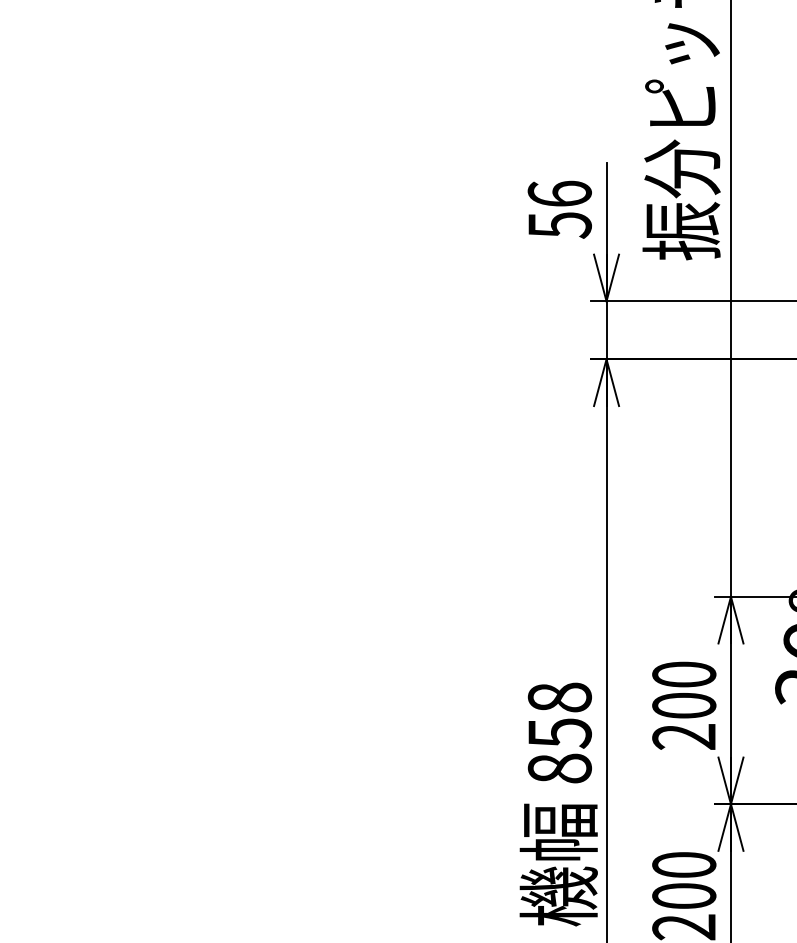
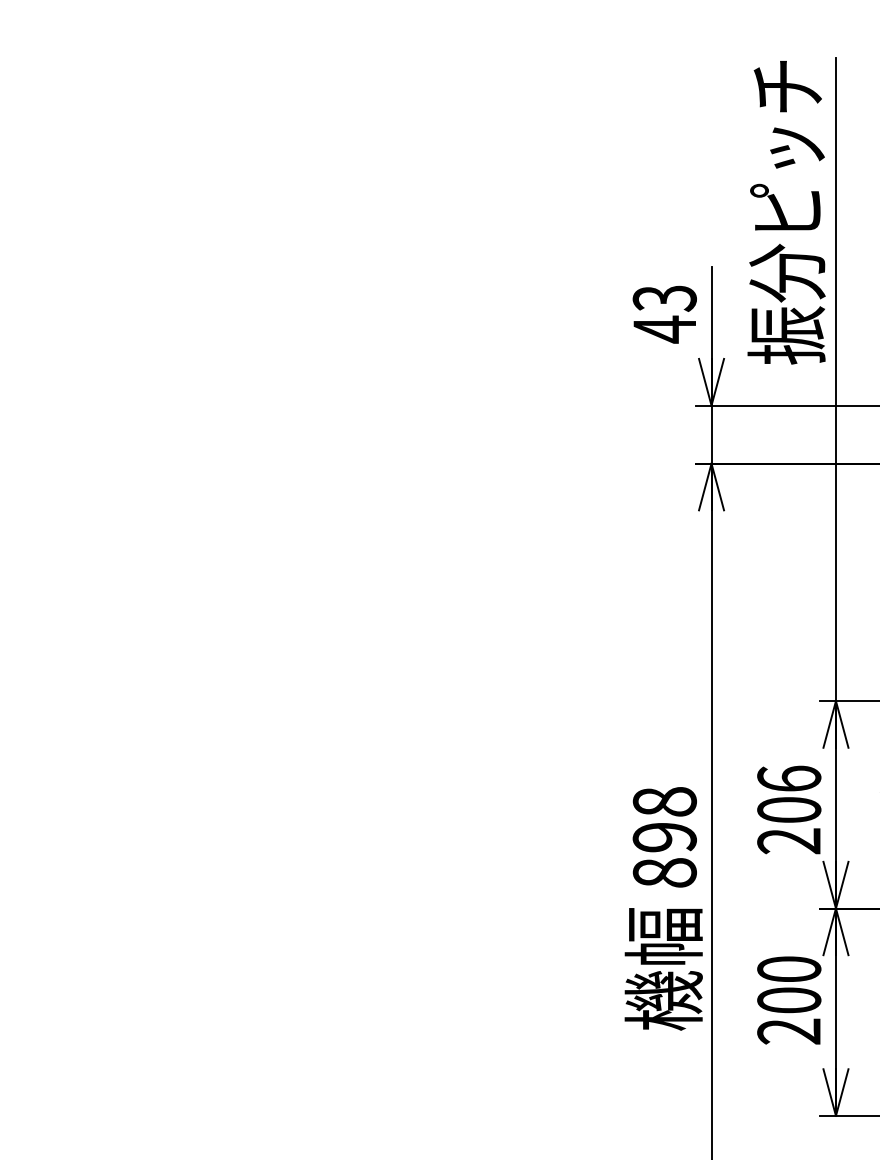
text: (559, 210) -> (664, 314), 56 -> 43
text: (684, 674) -> (789, 778), 200 -> 206
text: (559, 734) -> (664, 838), 858 -> 898

